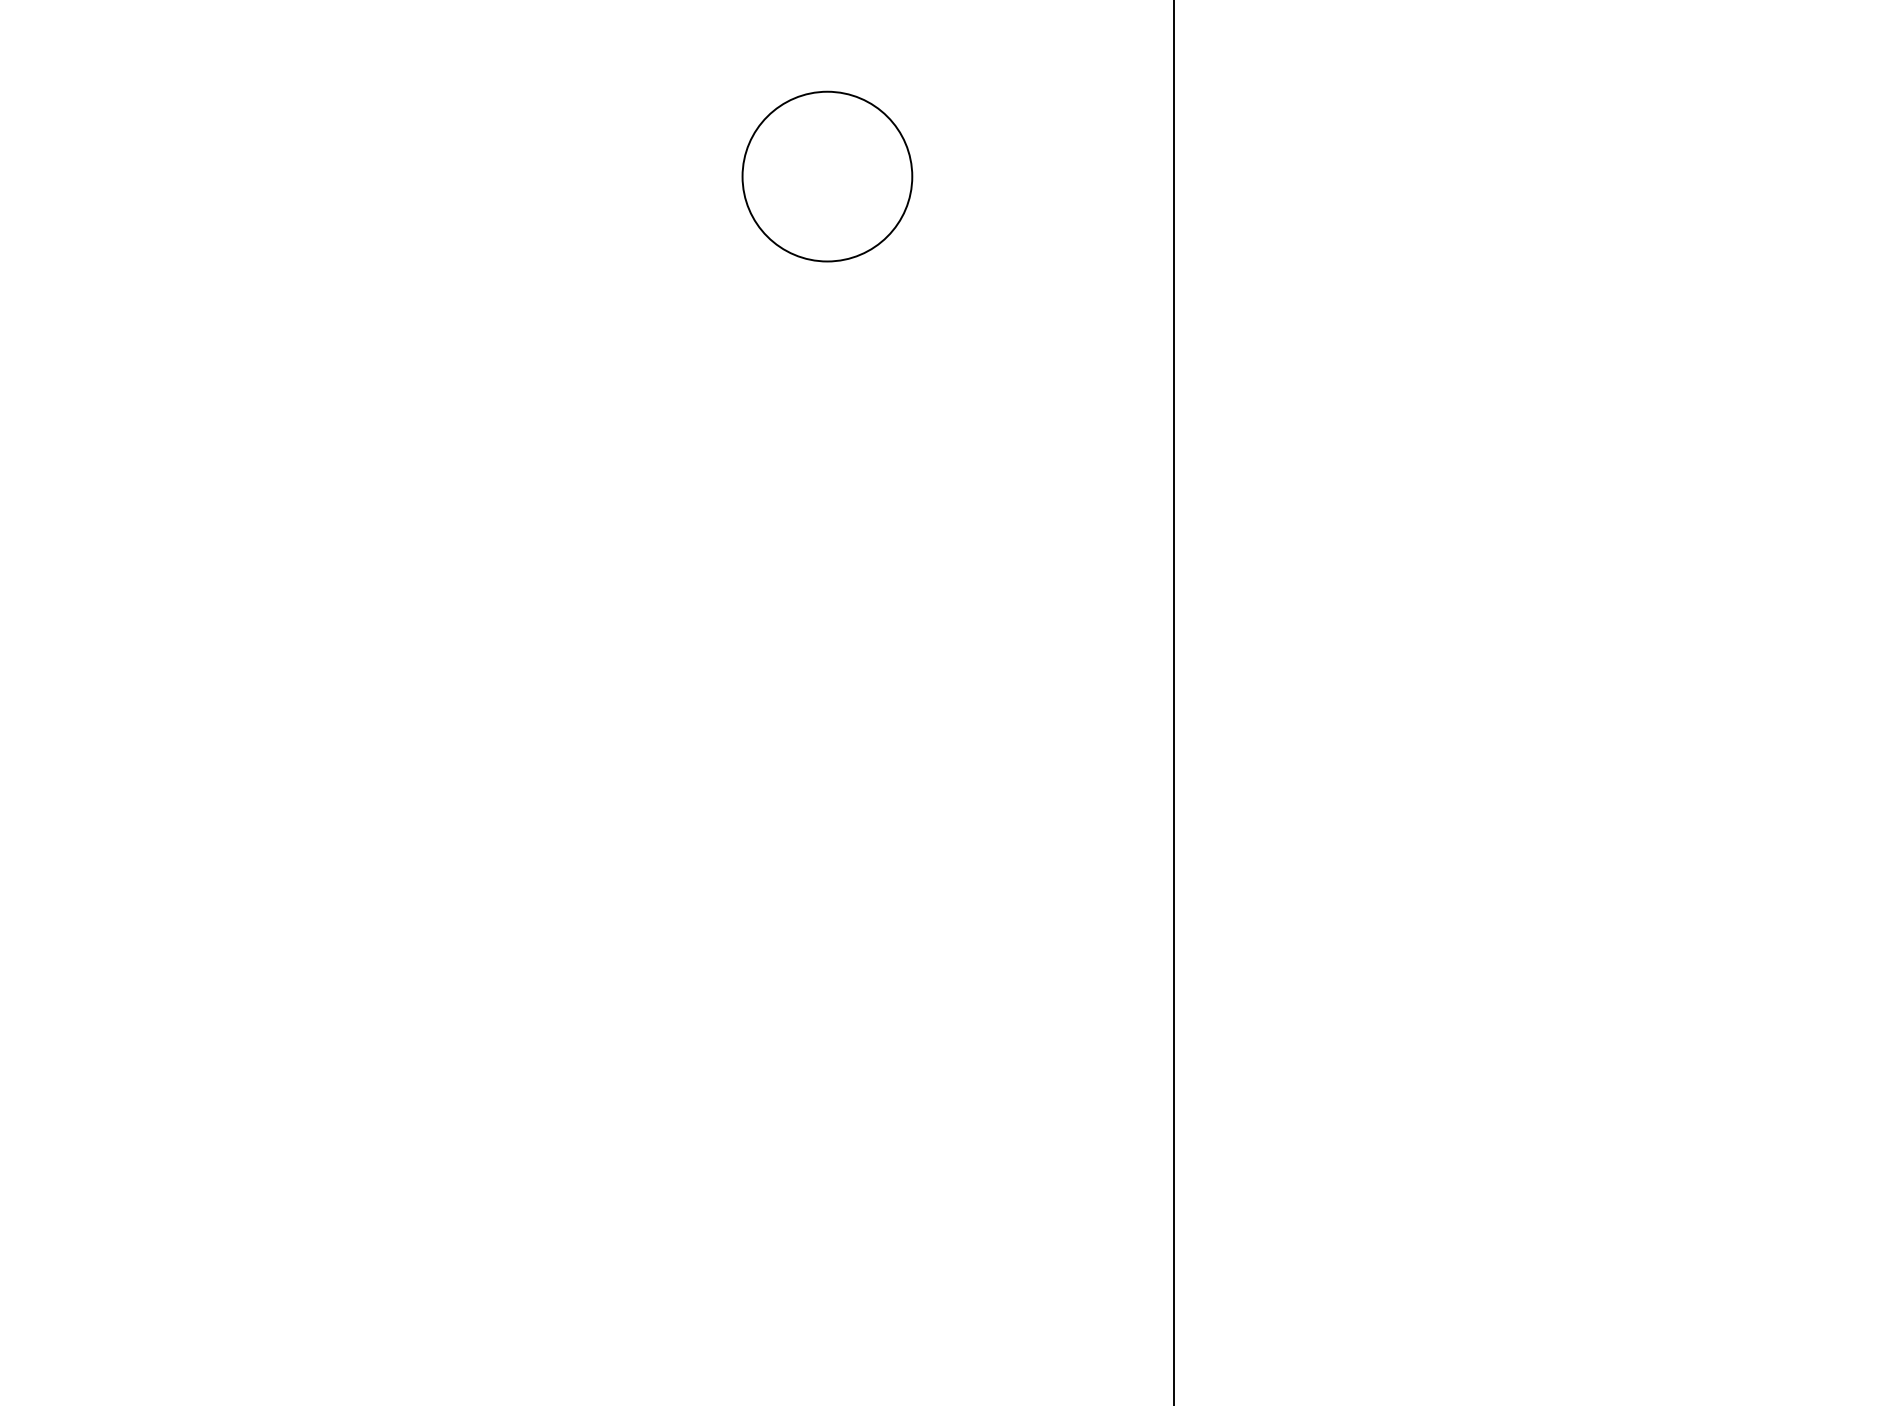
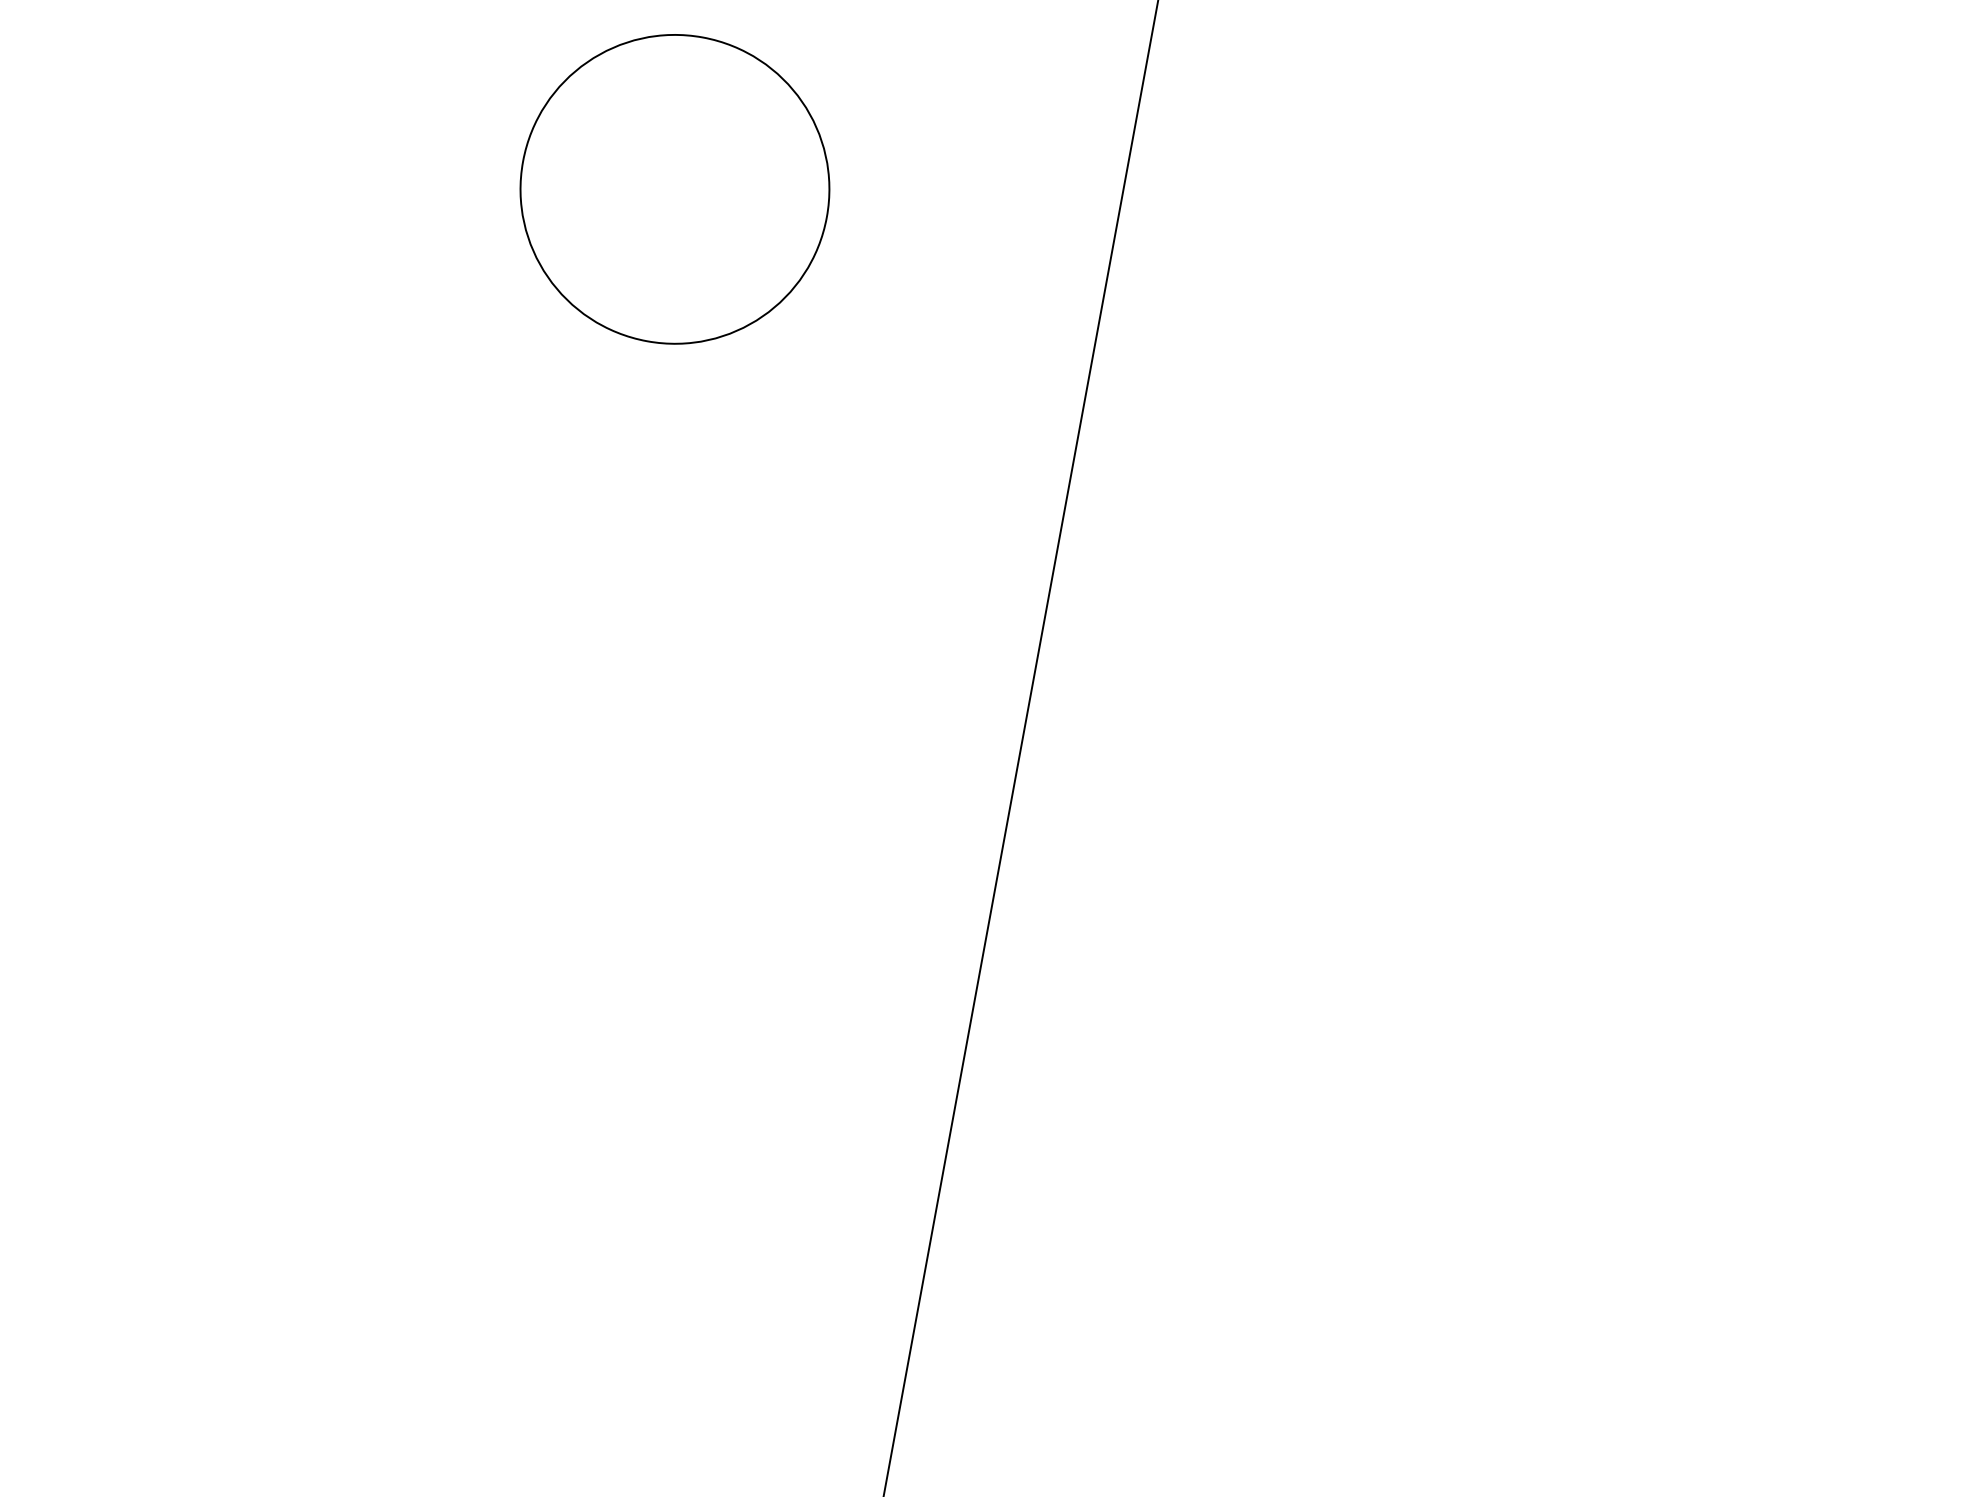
circle: (827, 176) -> (675, 189), size x1.43

